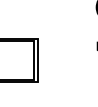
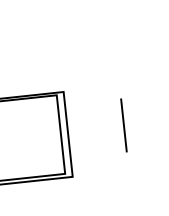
line: (65, 58) -> (122, 124), added

